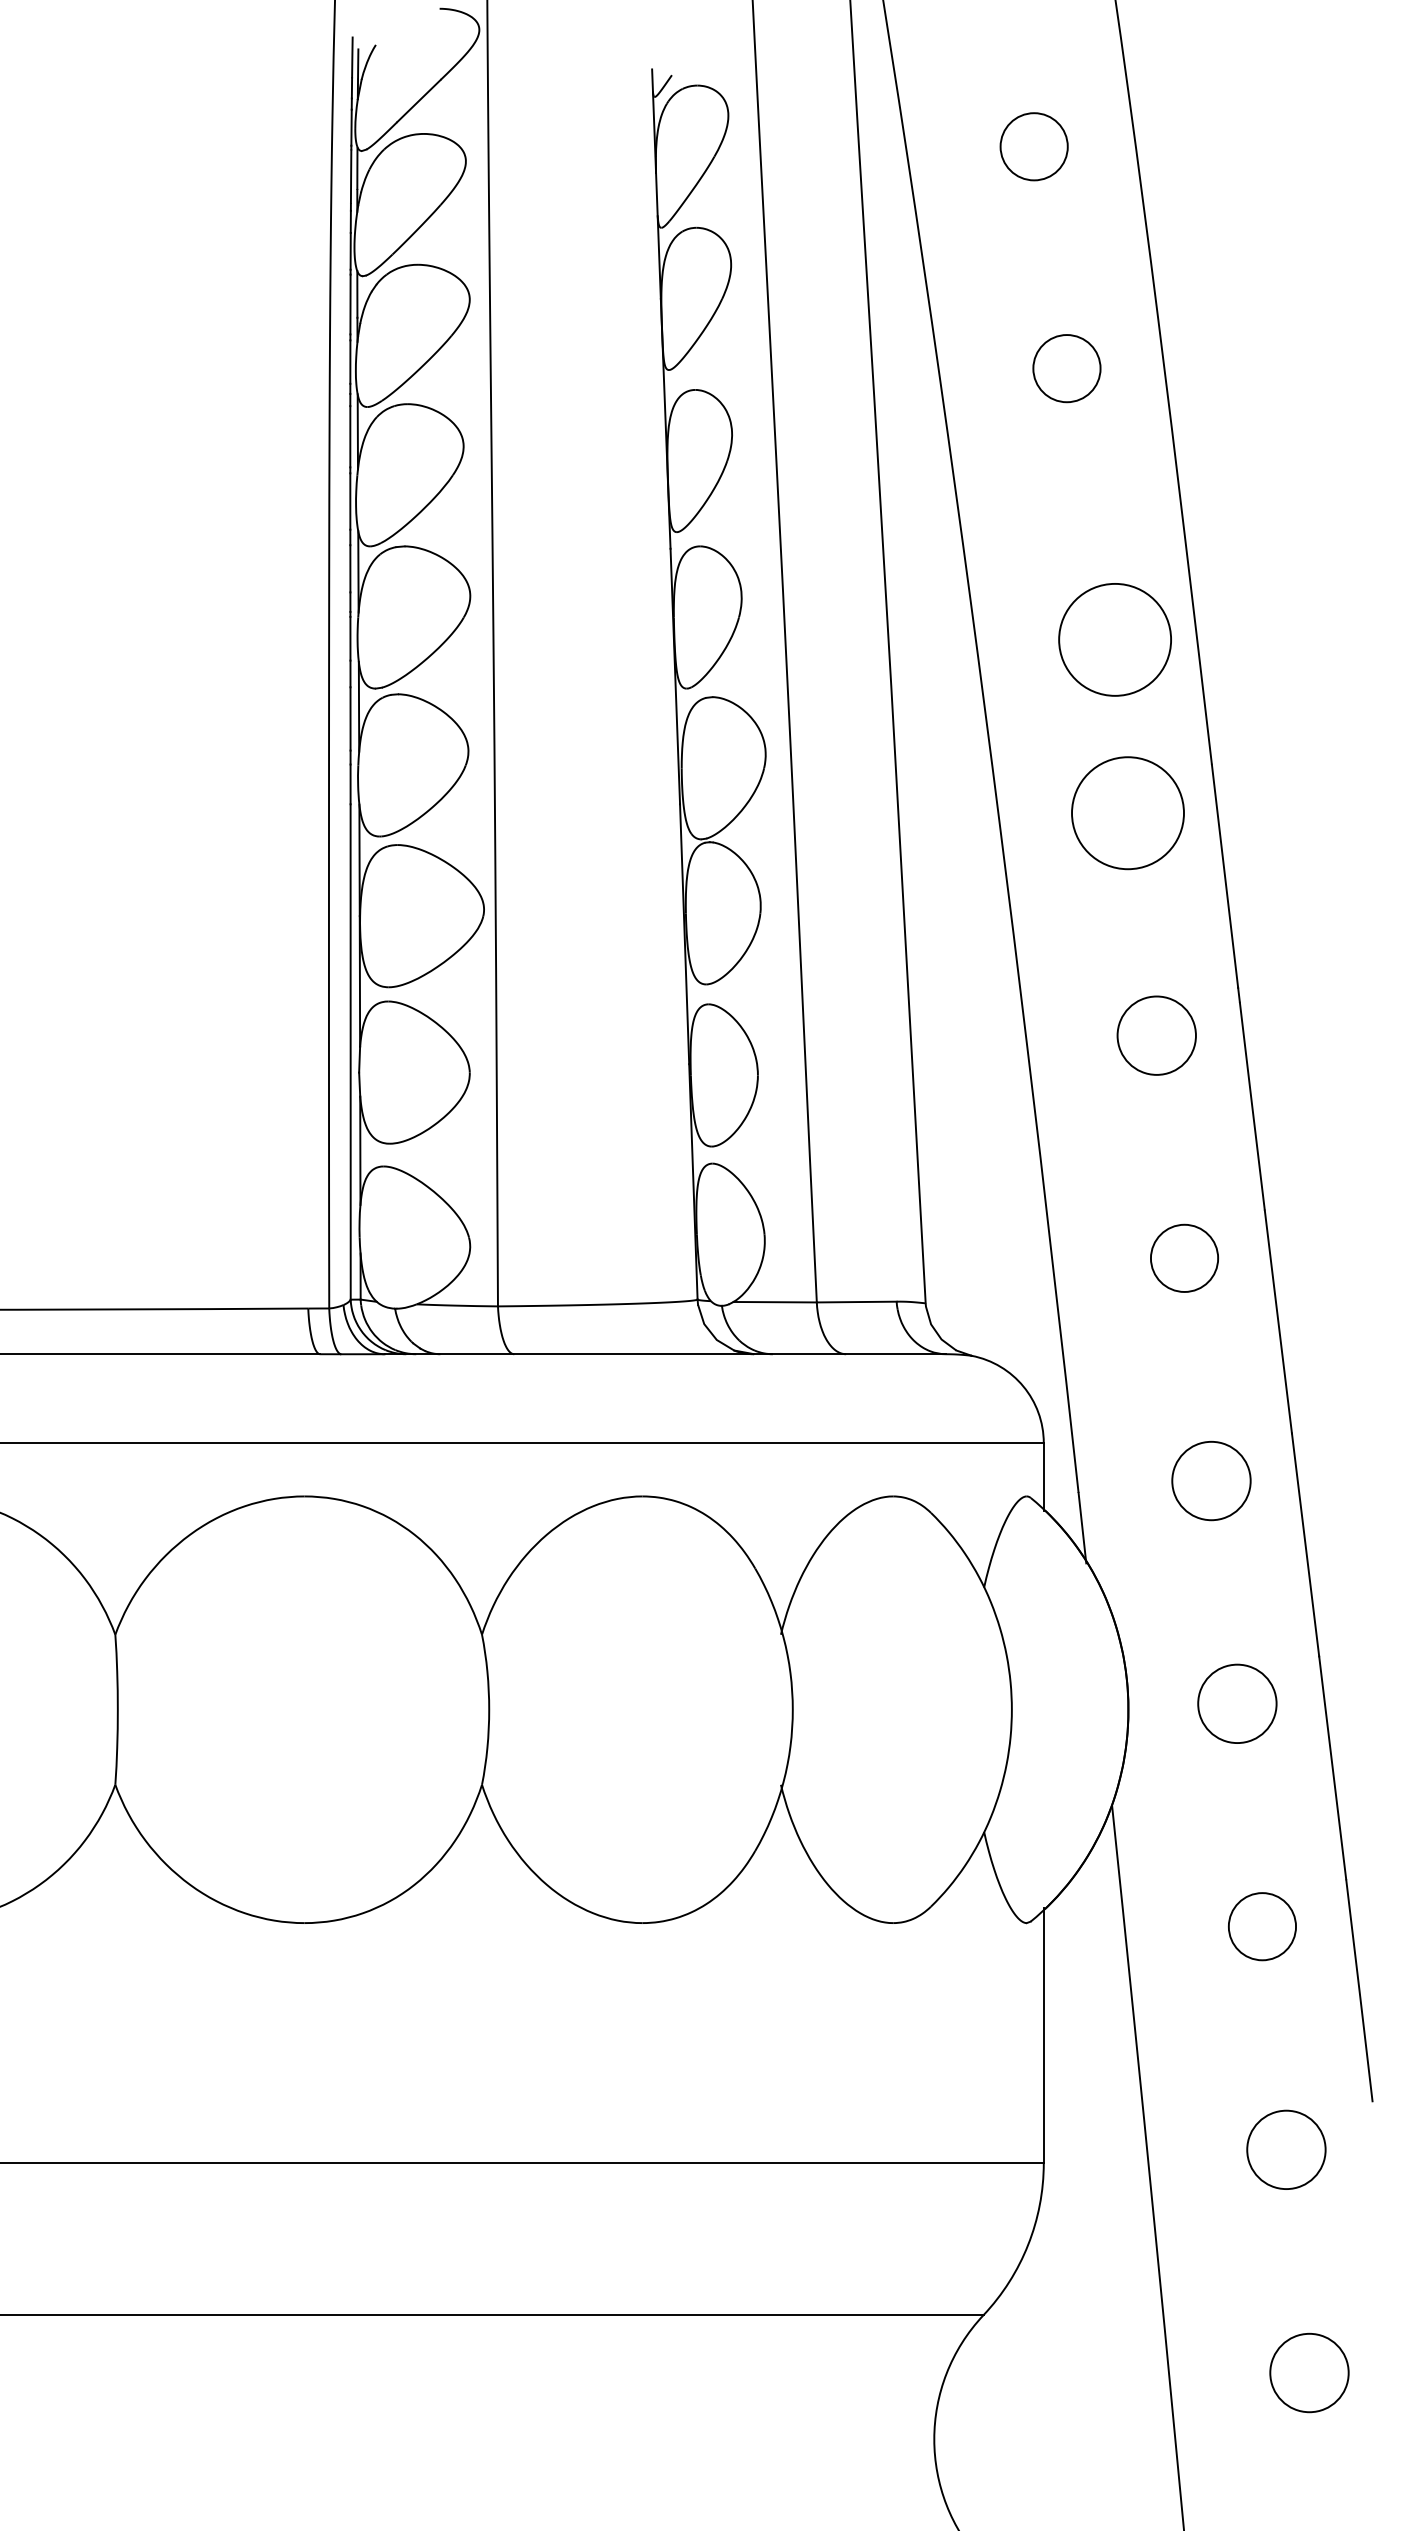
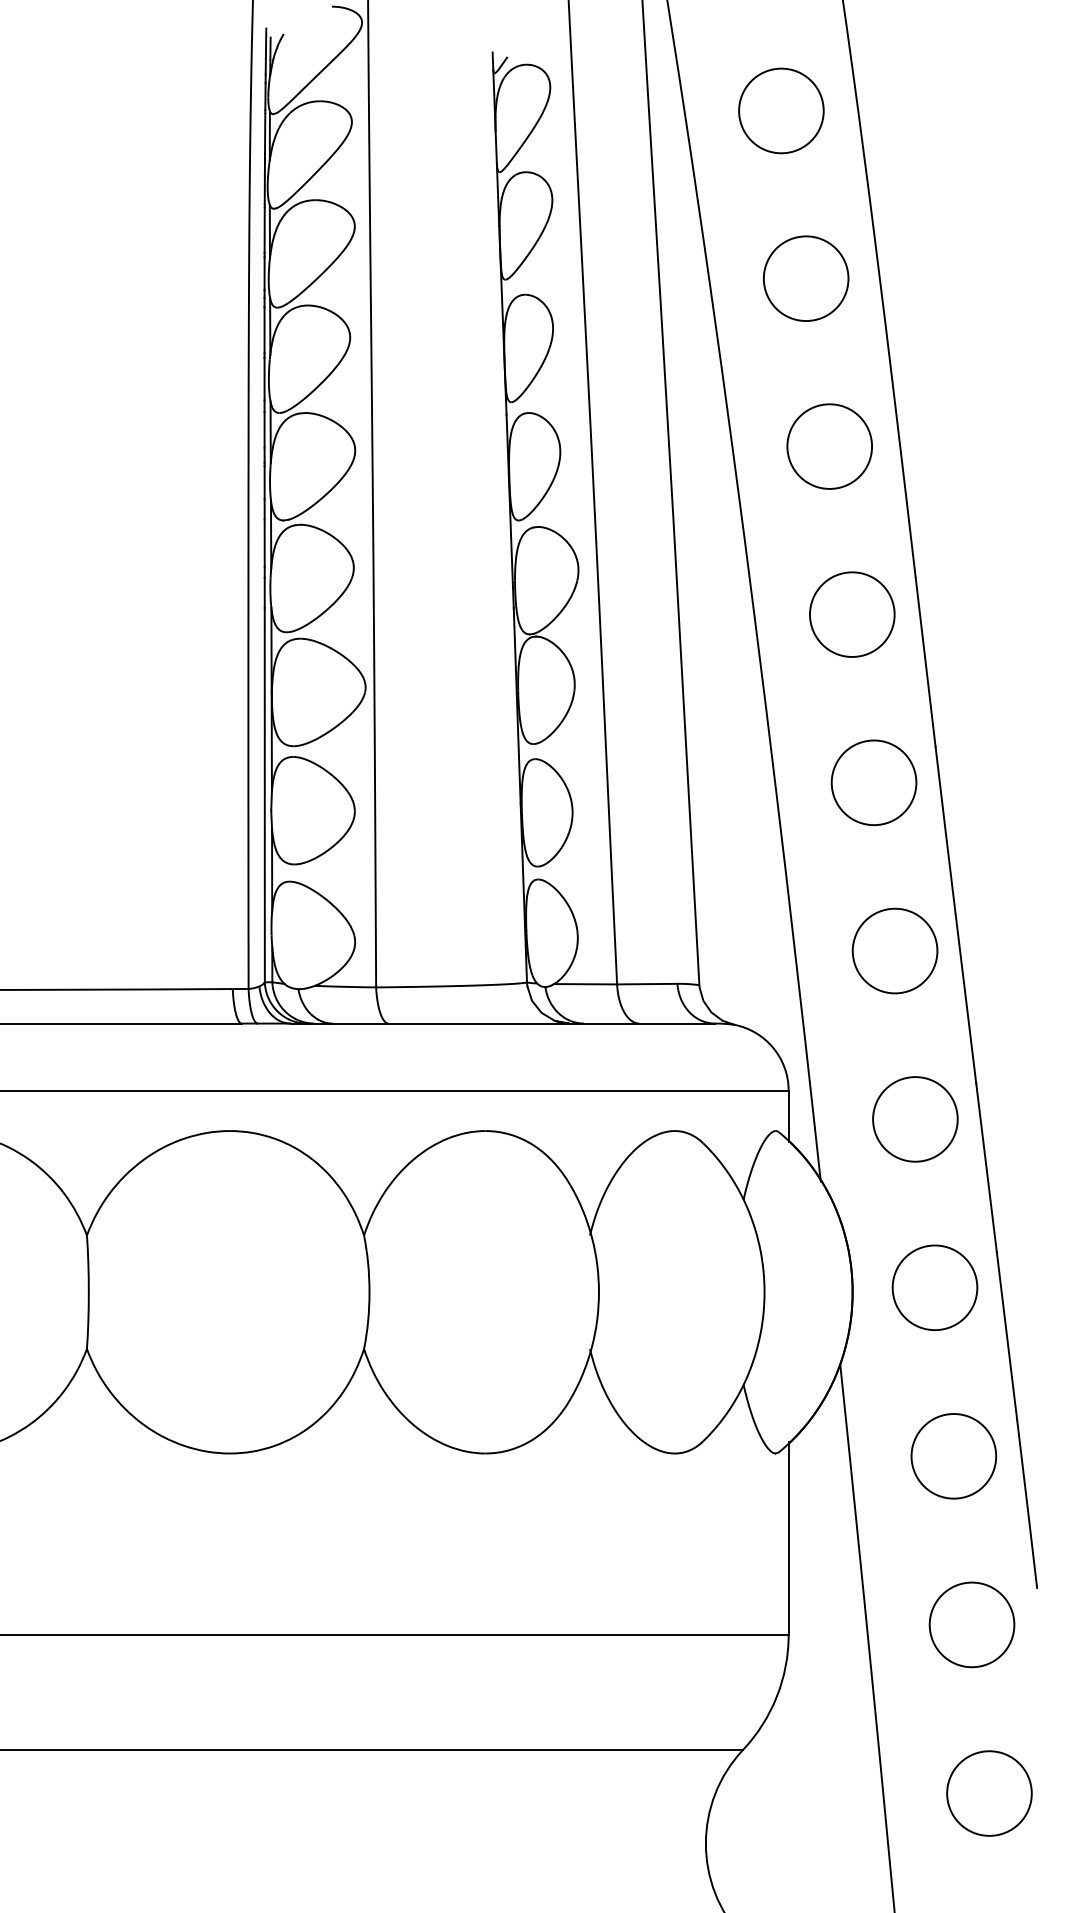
circle: (1034, 146) -> (781, 110), size x1.67
circle: (1066, 368) -> (805, 278), size x1.67
circle: (1114, 639) -> (829, 446), moved
circle: (1156, 1035) -> (873, 782), size x1.43
circle: (1184, 1258) -> (895, 951), size x1.67
circle: (1211, 1480) -> (915, 1118), size x1.43
circle: (1237, 1703) -> (935, 1287), size x1.43
circle: (1262, 1926) -> (953, 1456), size x1.67
circle: (1286, 2149) -> (972, 1624), size x1.43
circle: (1309, 2373) -> (989, 1793), size x1.43

